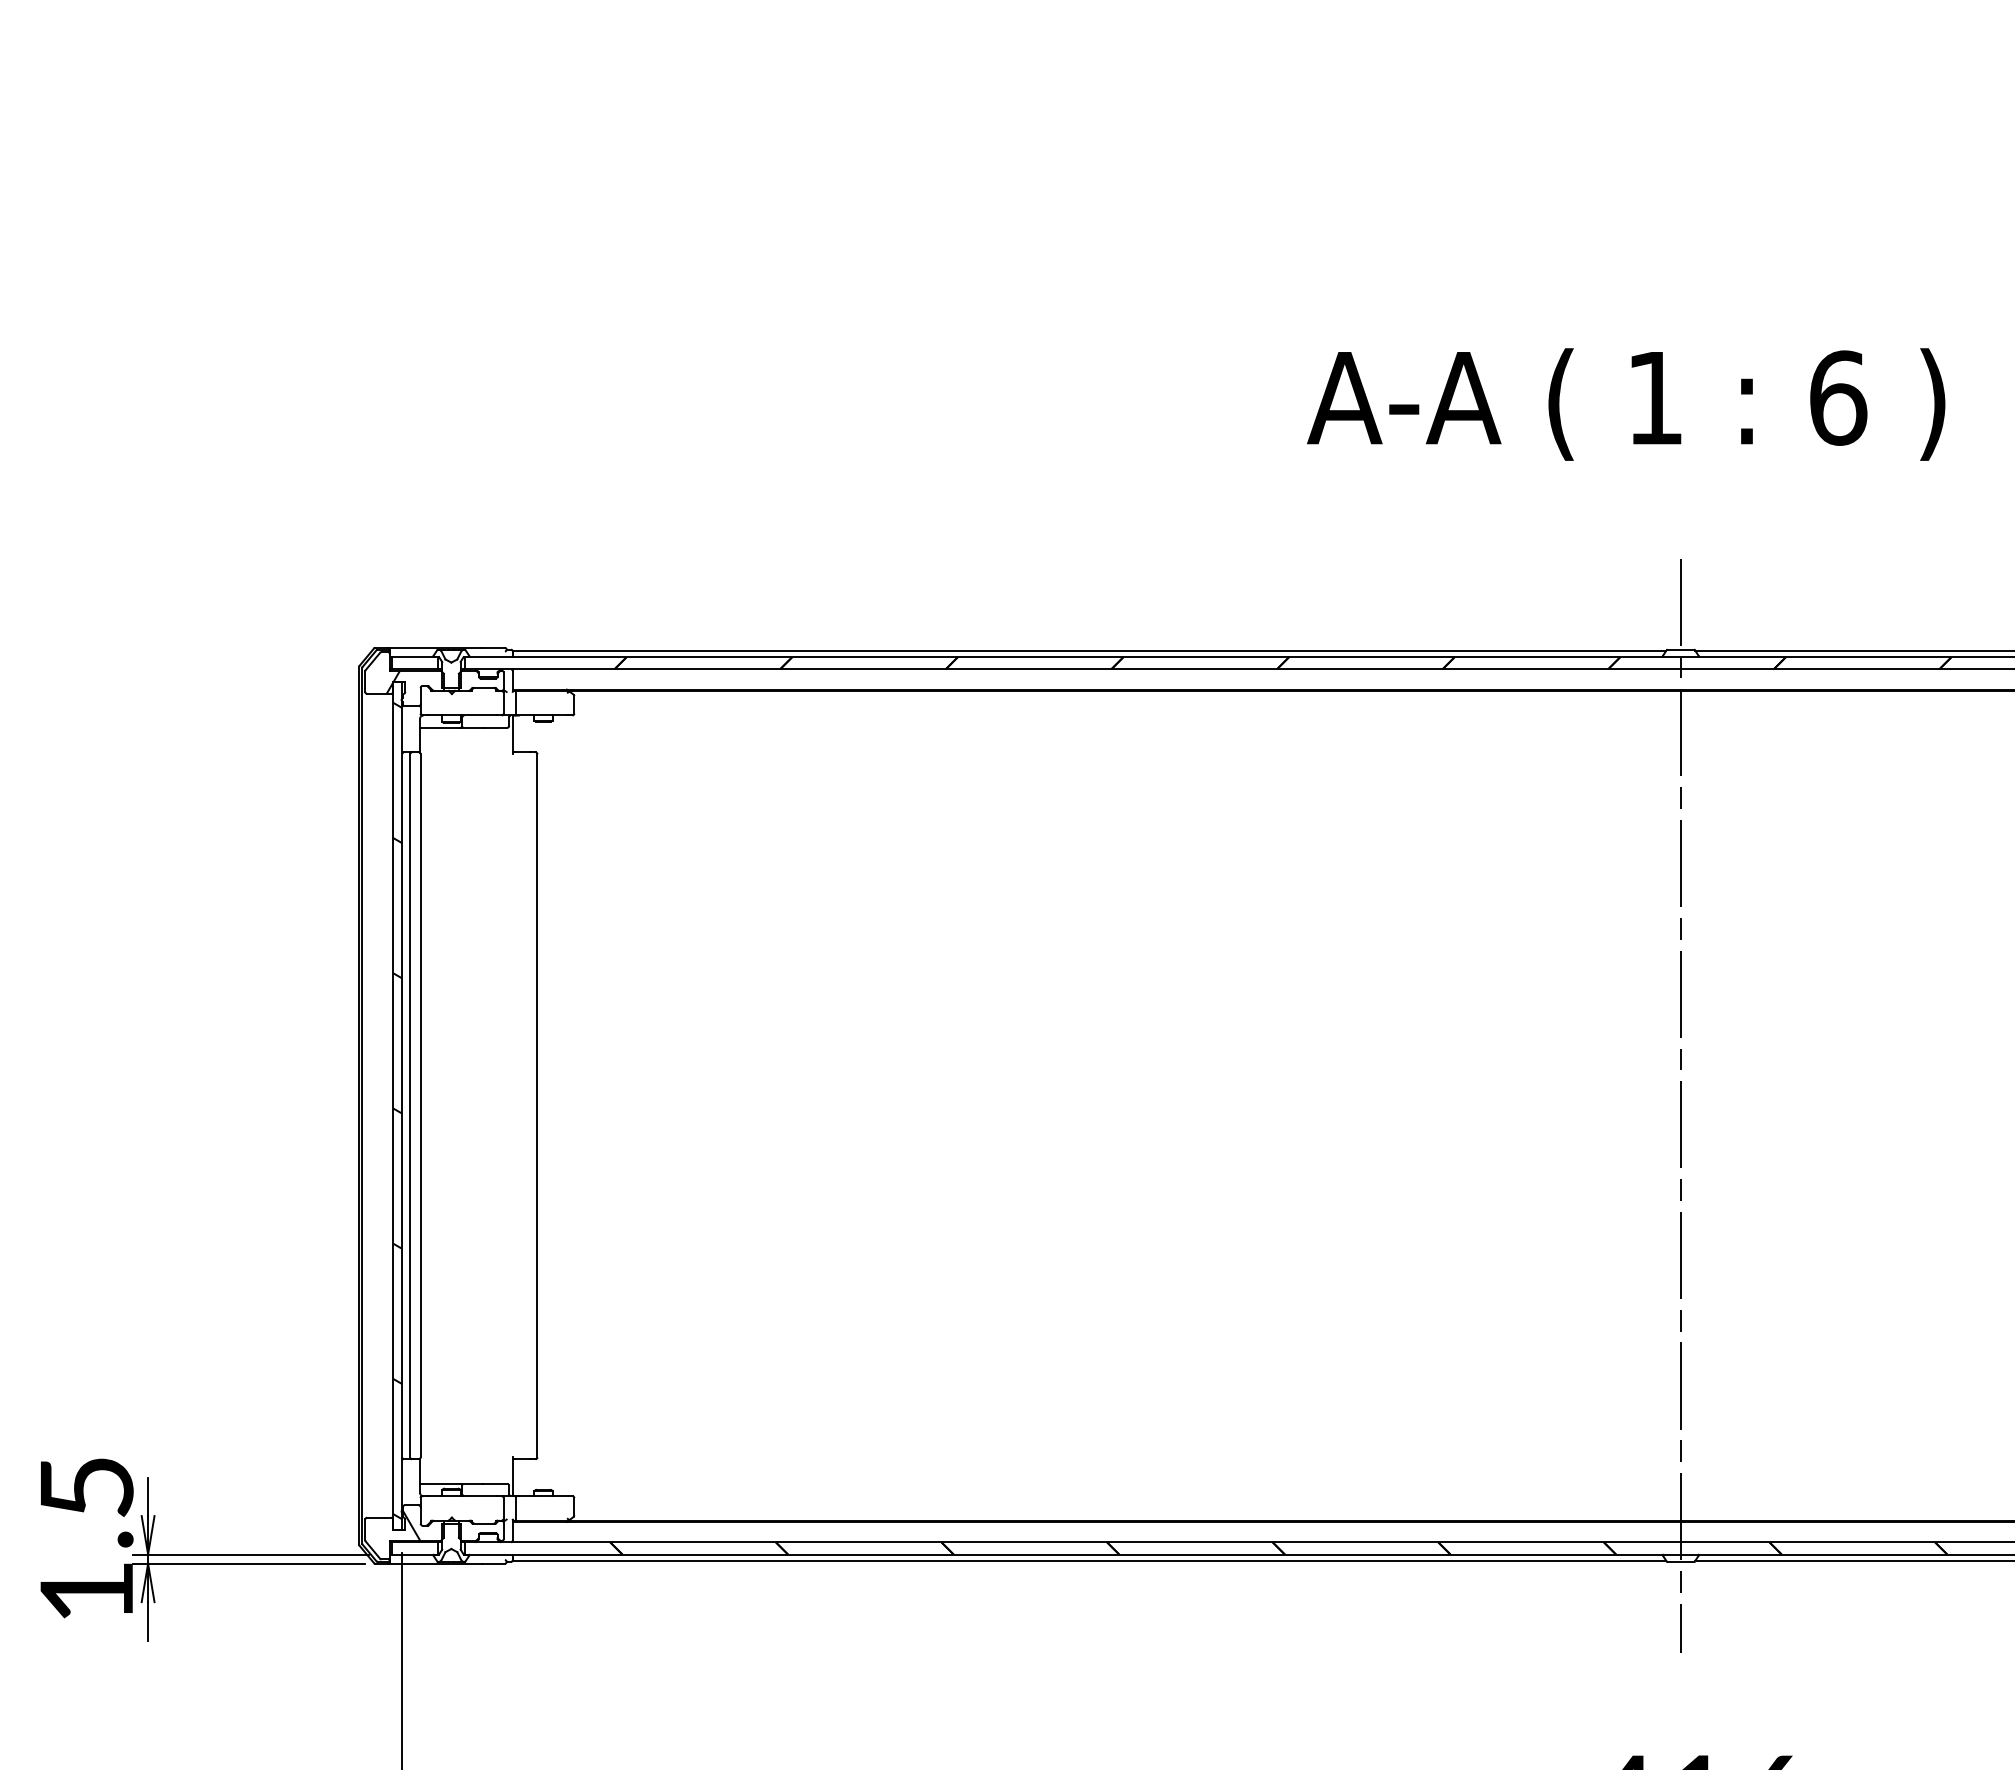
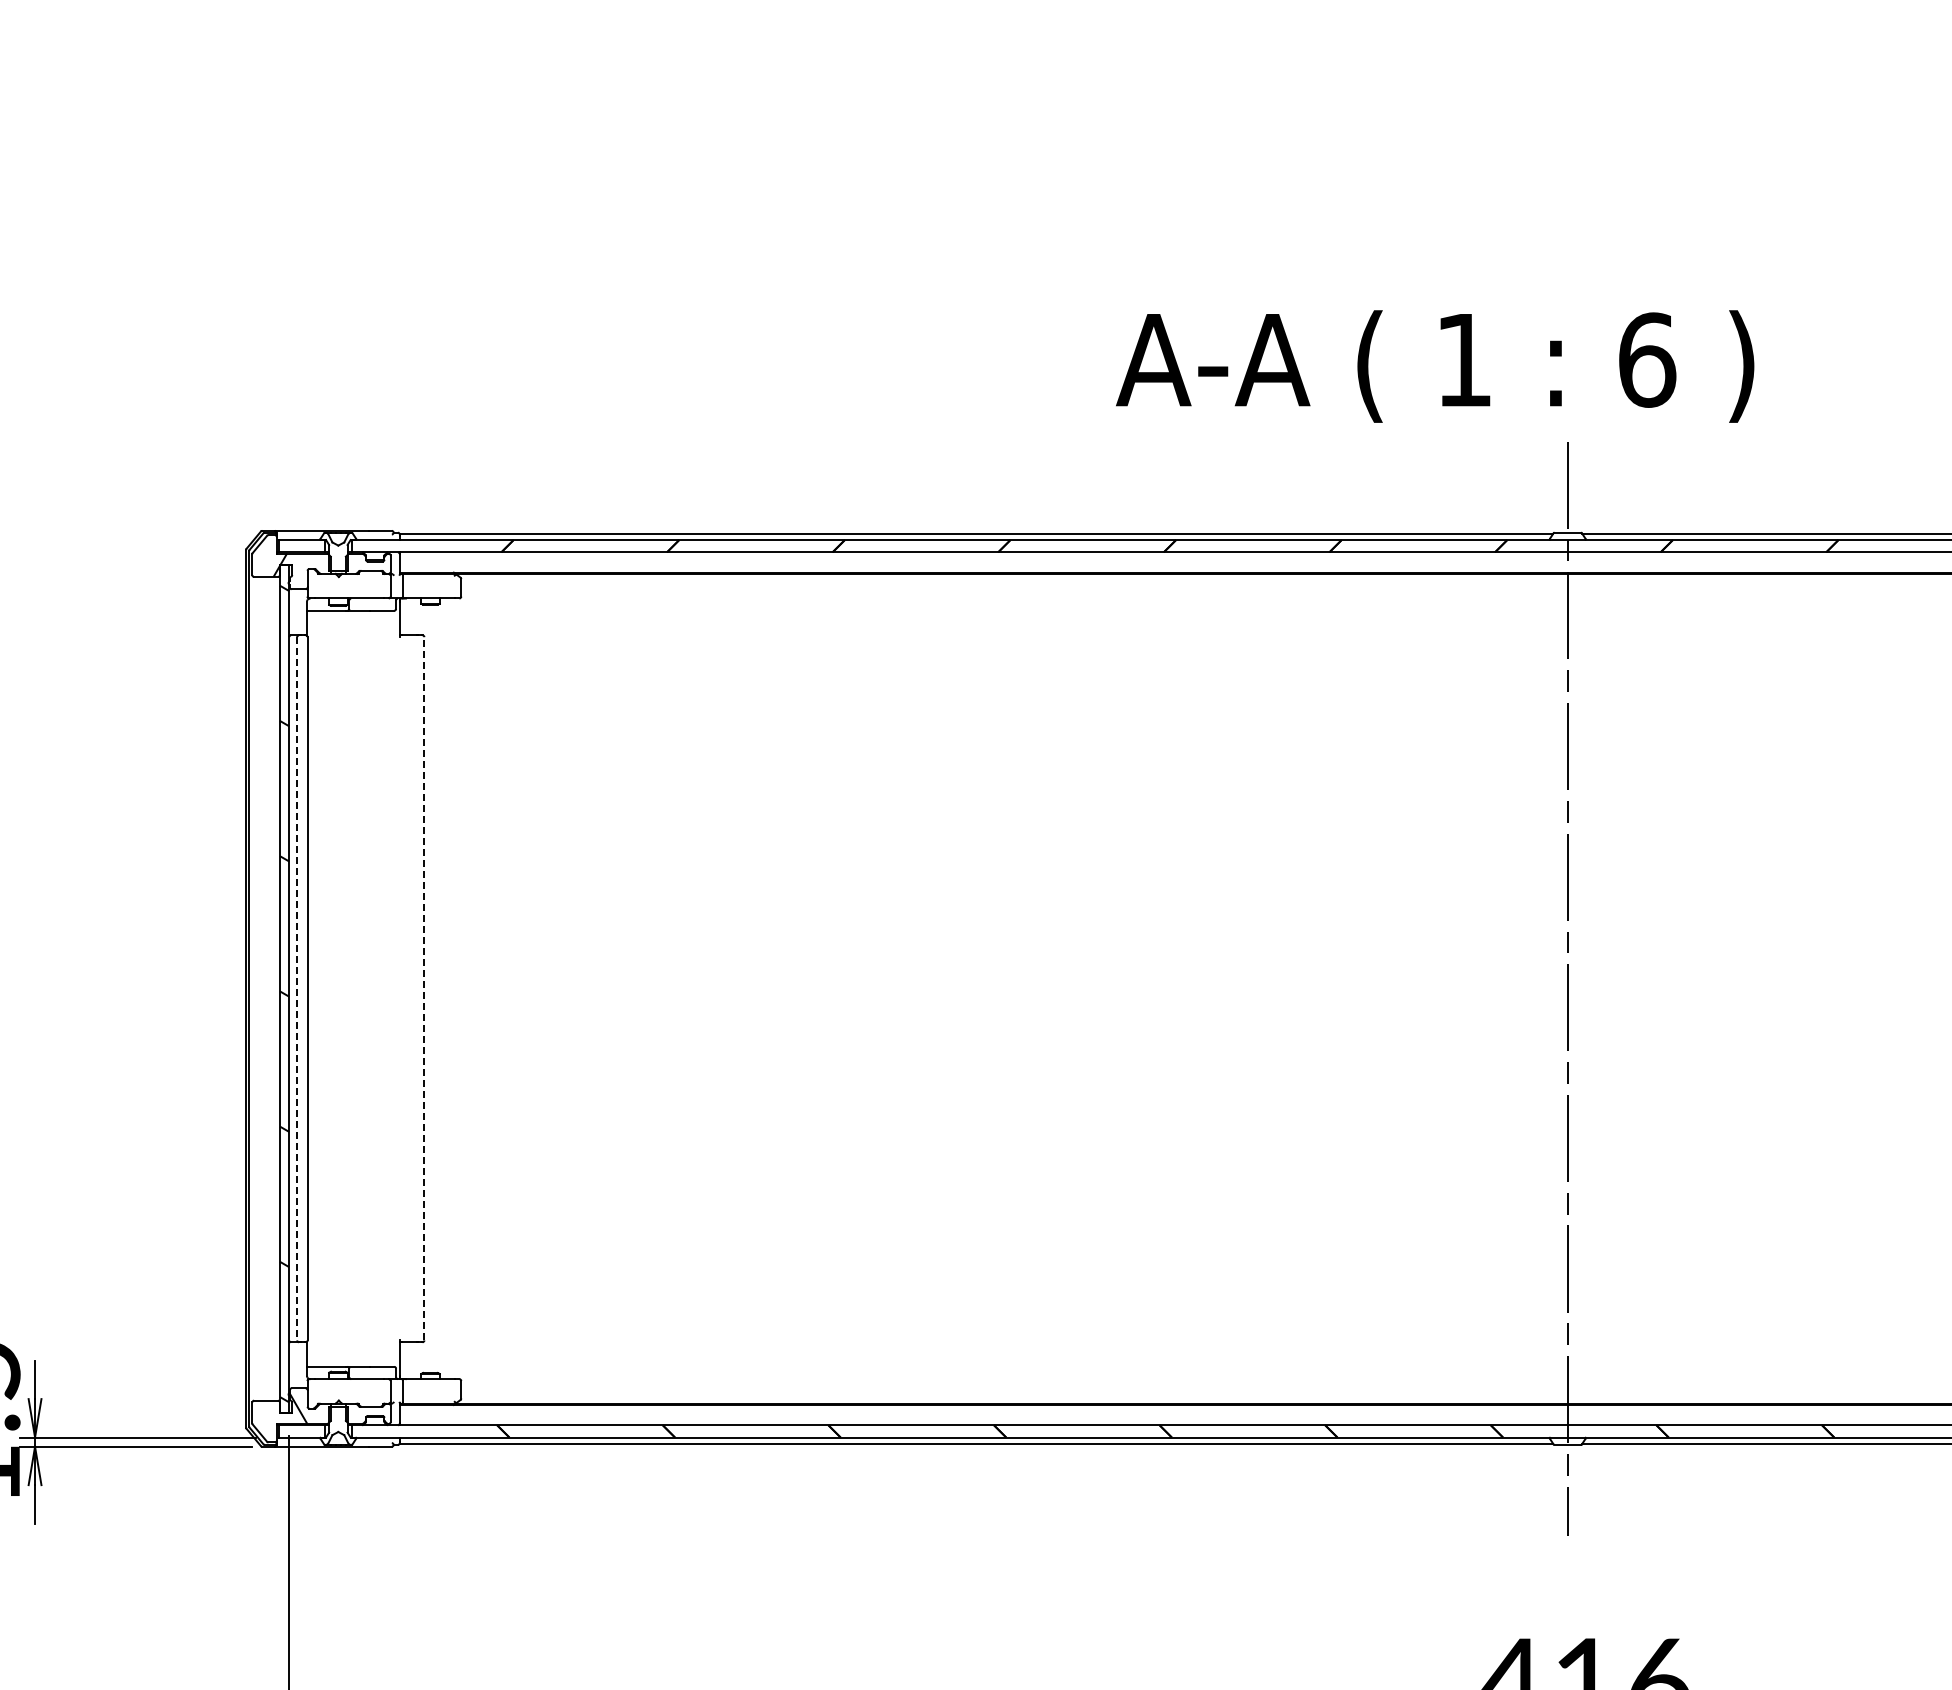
text: (1626, 404) -> (1435, 366), moved
line: (410, 1105) -> (297, 988), solid -> dashed
line: (537, 1105) -> (424, 988), solid -> dashed

